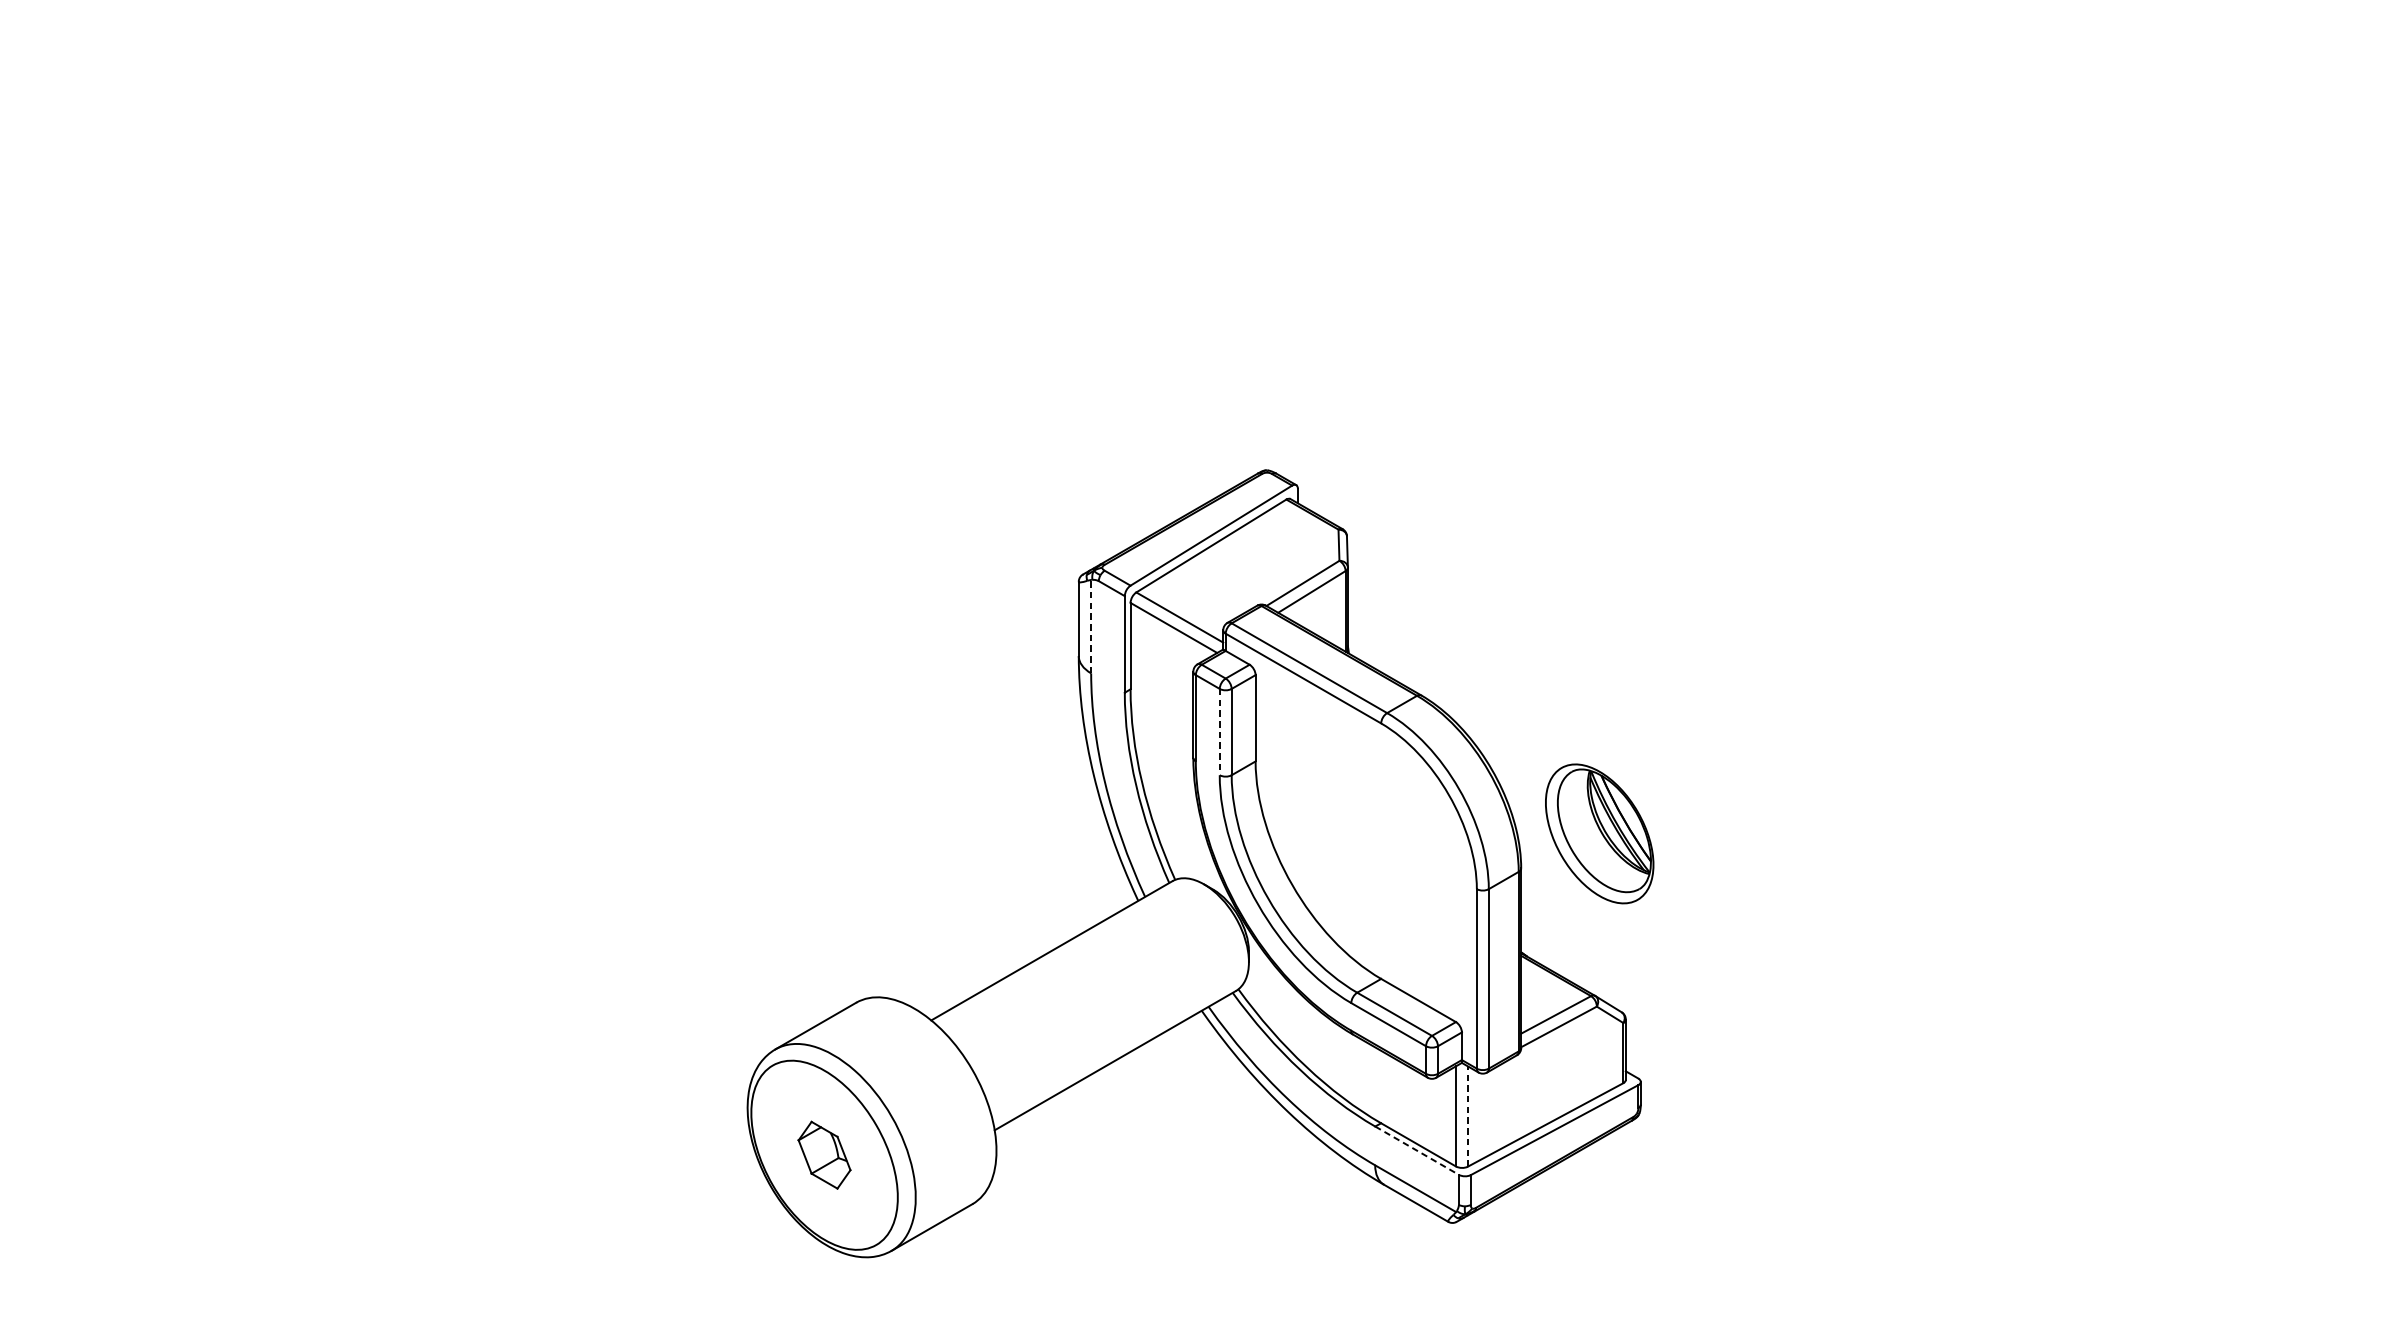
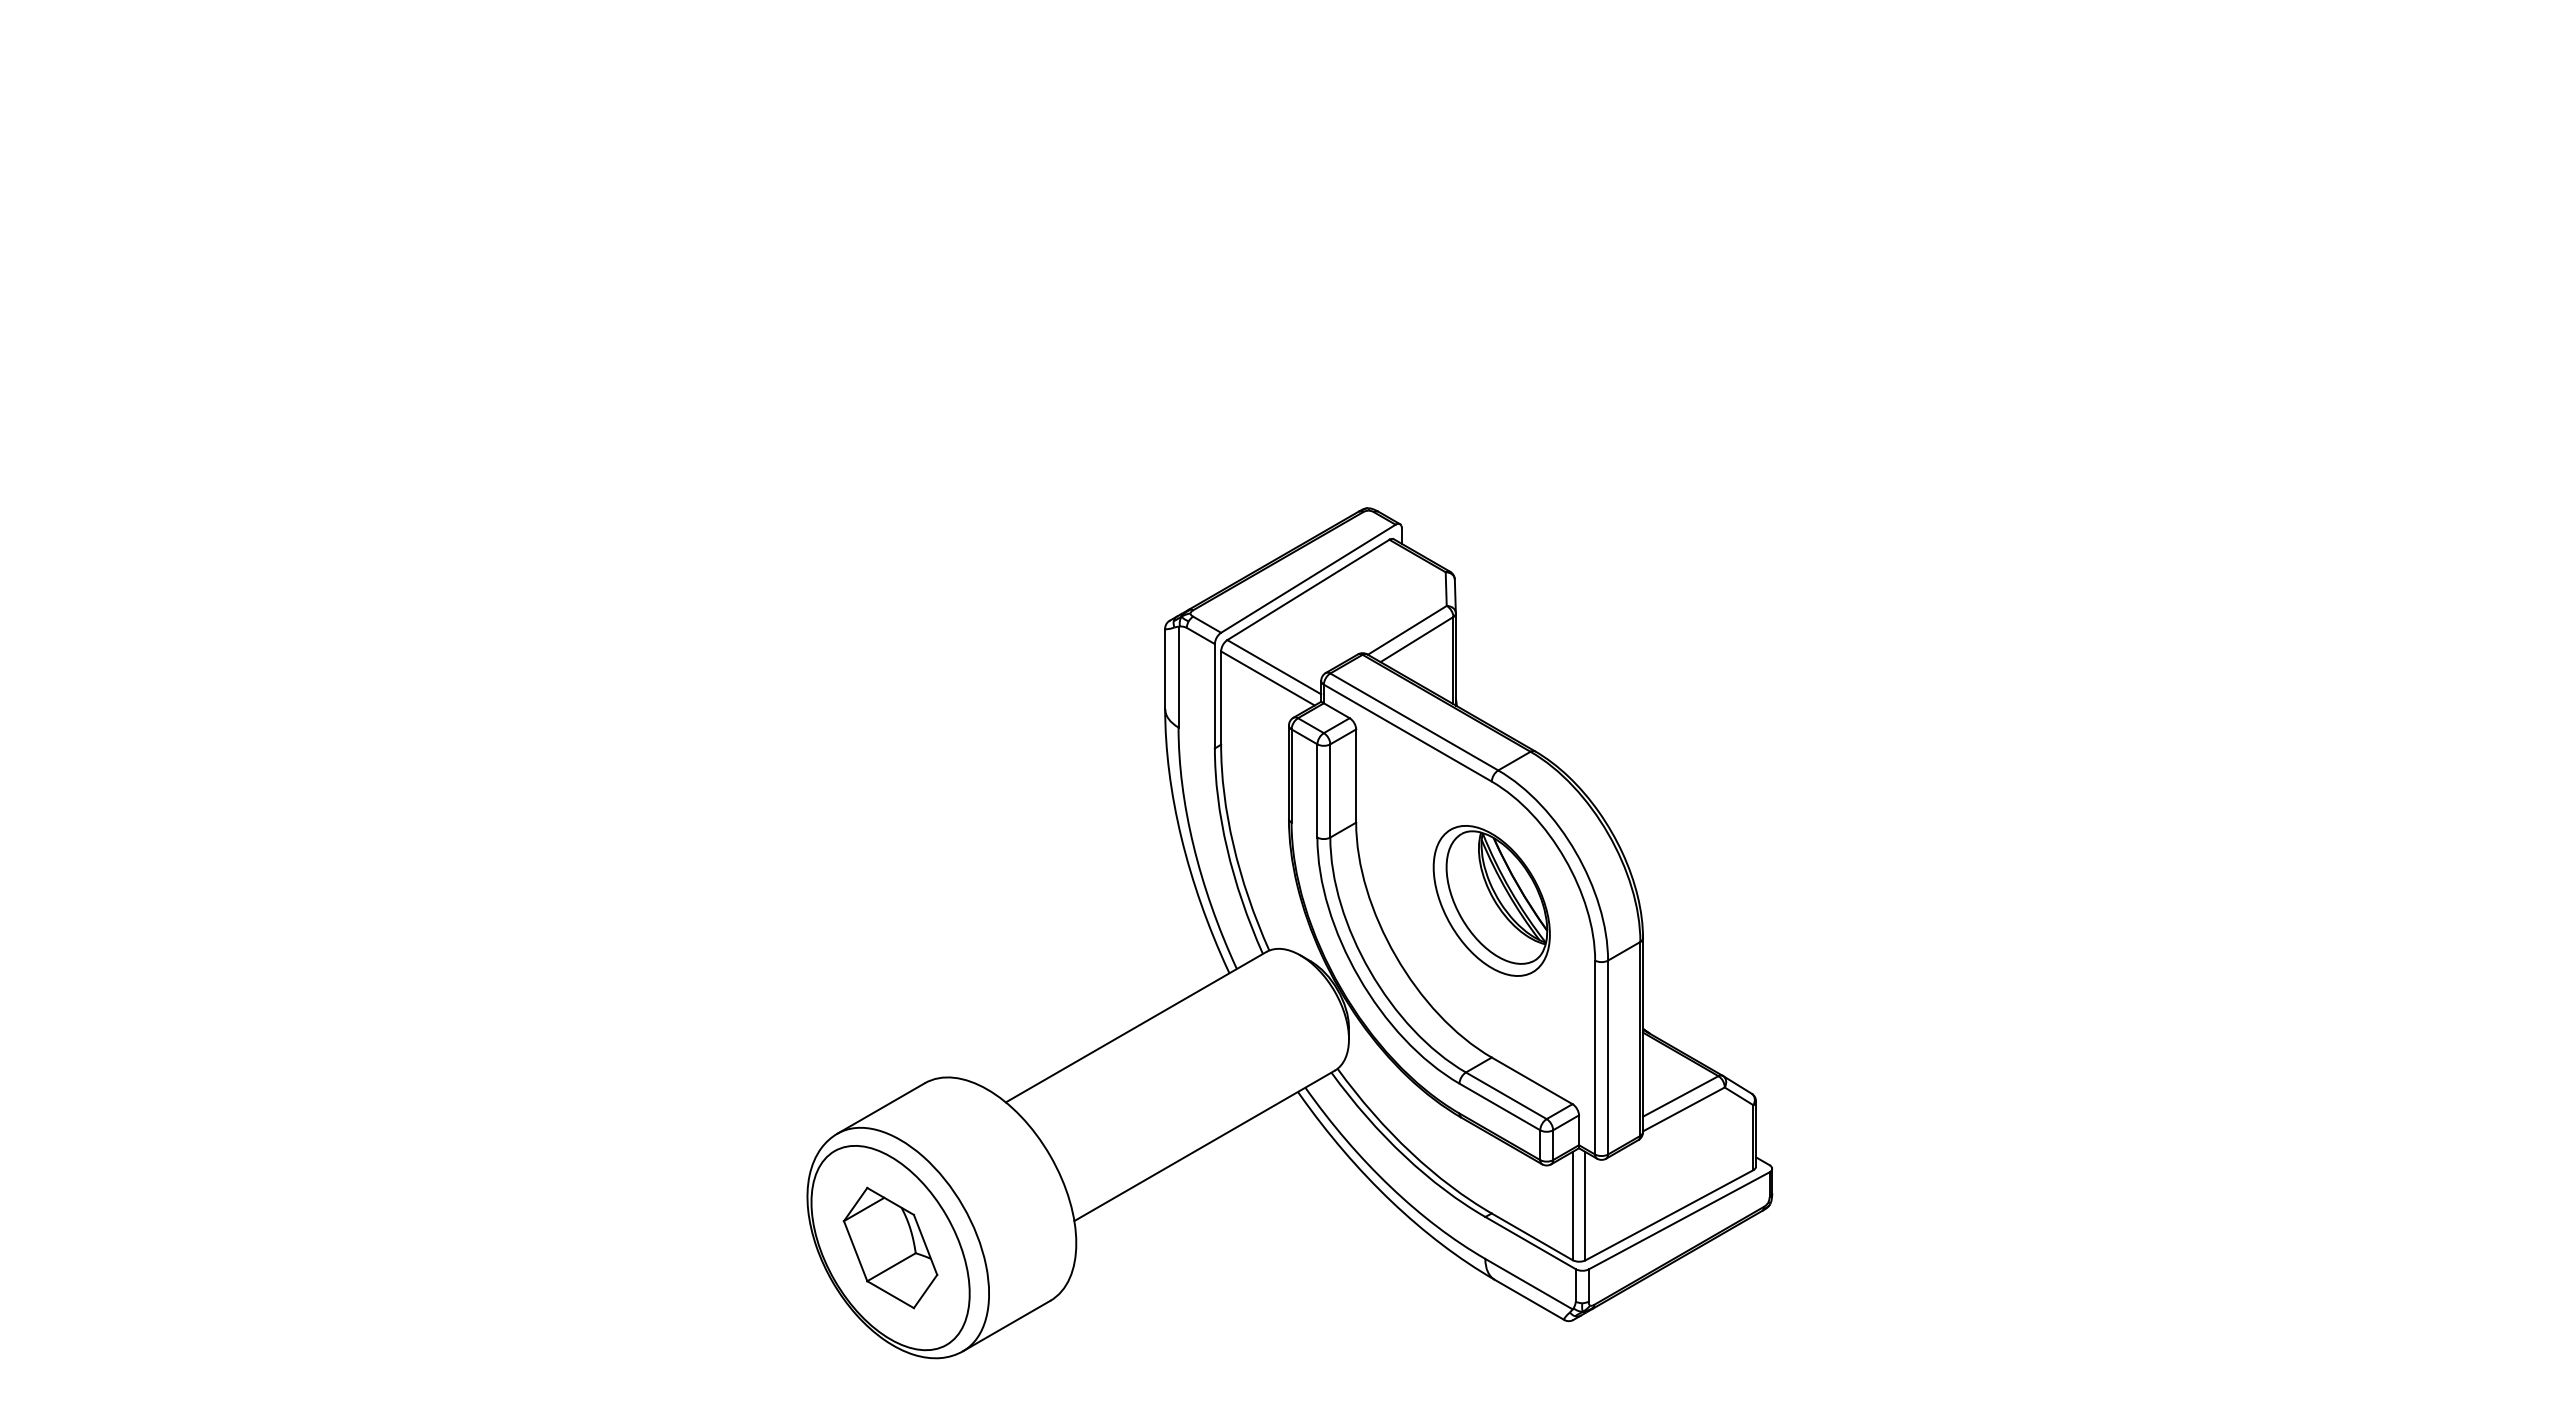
line: (1091, 626) -> (1178, 676), dashed -> solid
line: (1219, 731) -> (1317, 790), dashed -> solid
part: (1599, 833) -> (1491, 900), moved
line: (1467, 1115) -> (1585, 1205), dashed -> solid
line: (1417, 1151) -> (1531, 1243), dashed -> solid
part: (824, 1154) -> (890, 1247), size x1.67

